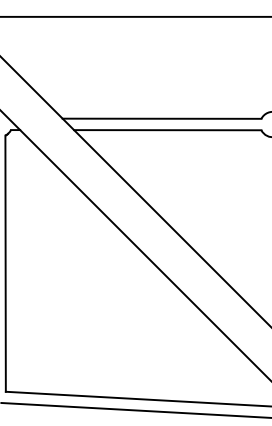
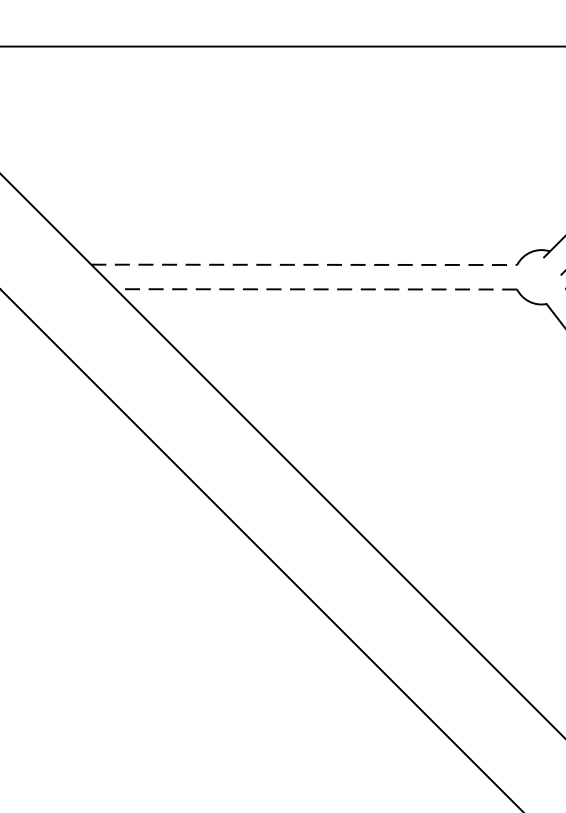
line: (162, 118) -> (305, 264), solid -> dashed
line: (167, 130) -> (315, 290), solid -> dashed

